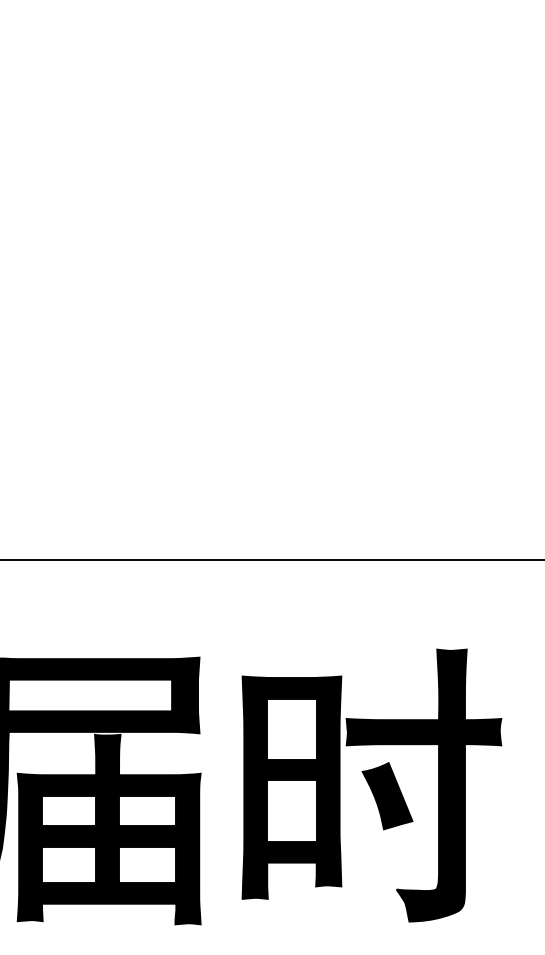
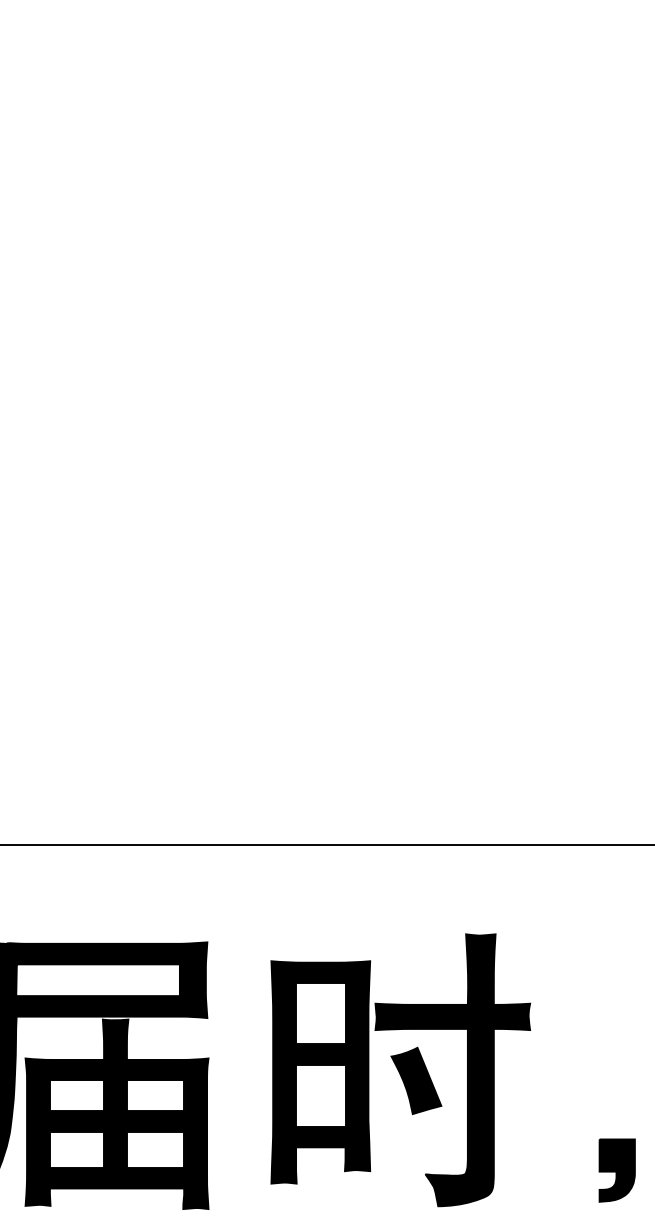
part: (371, 785) -> (400, 1070), moved

